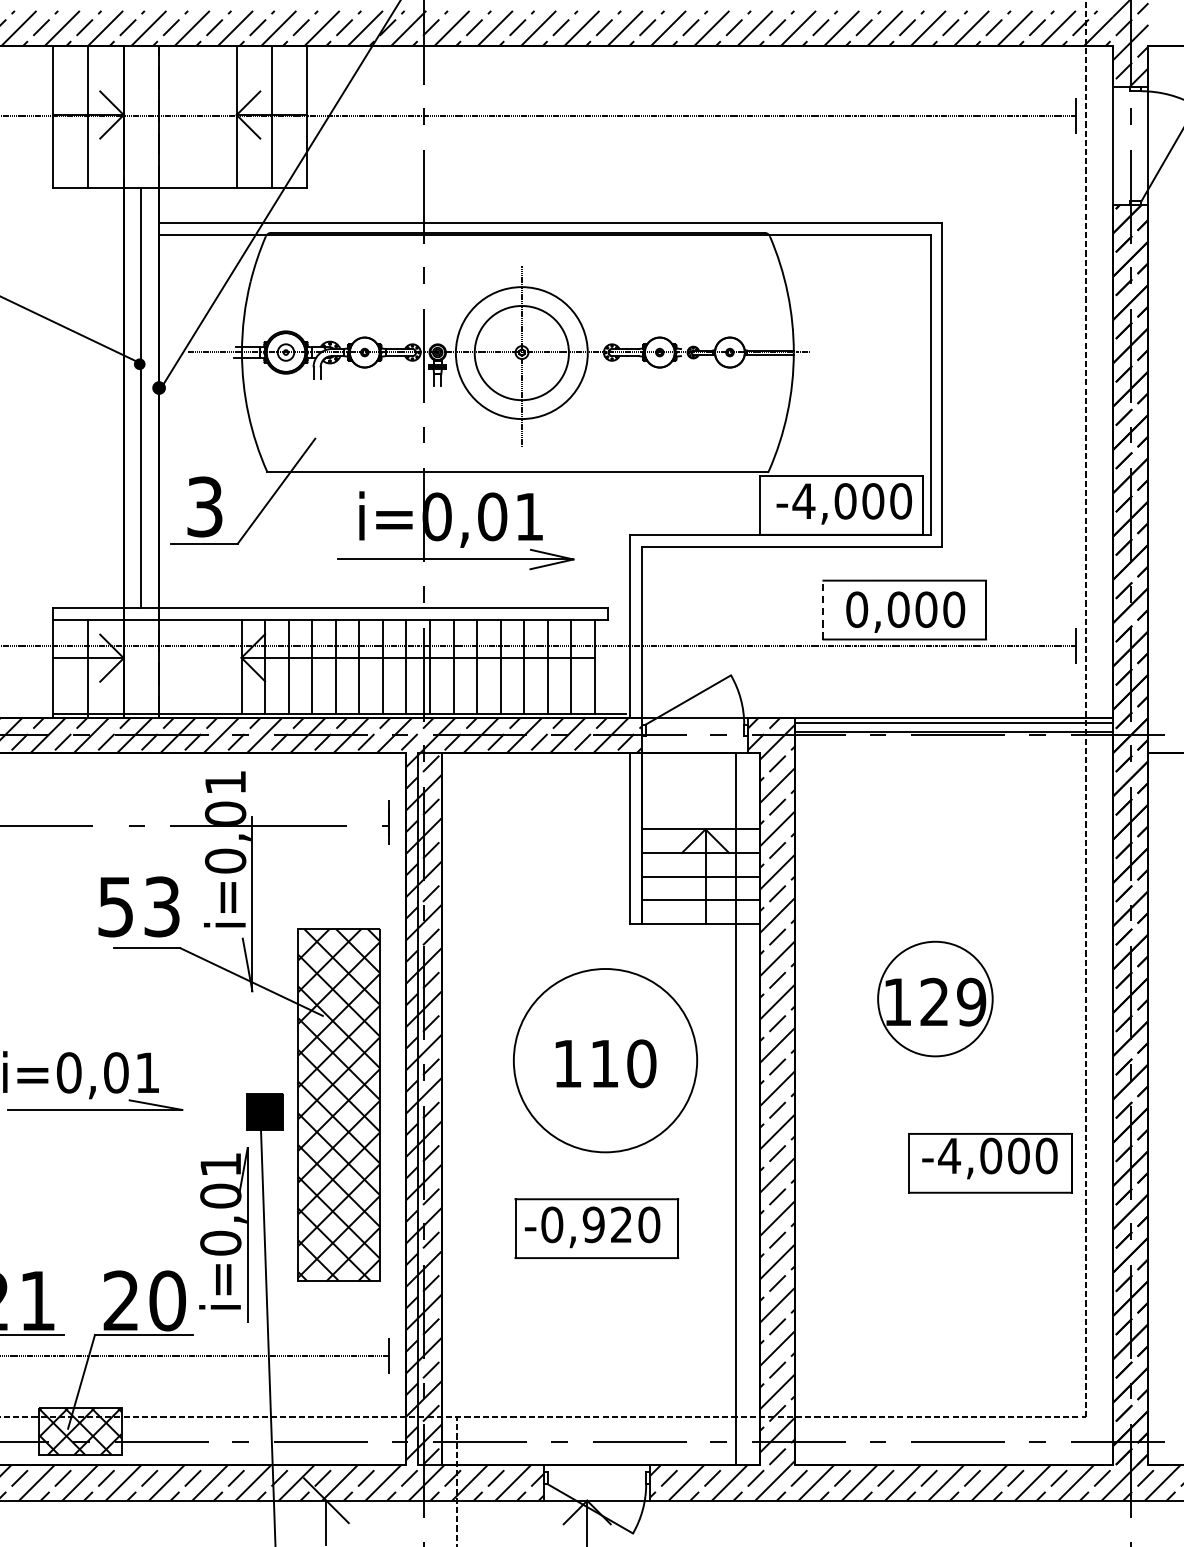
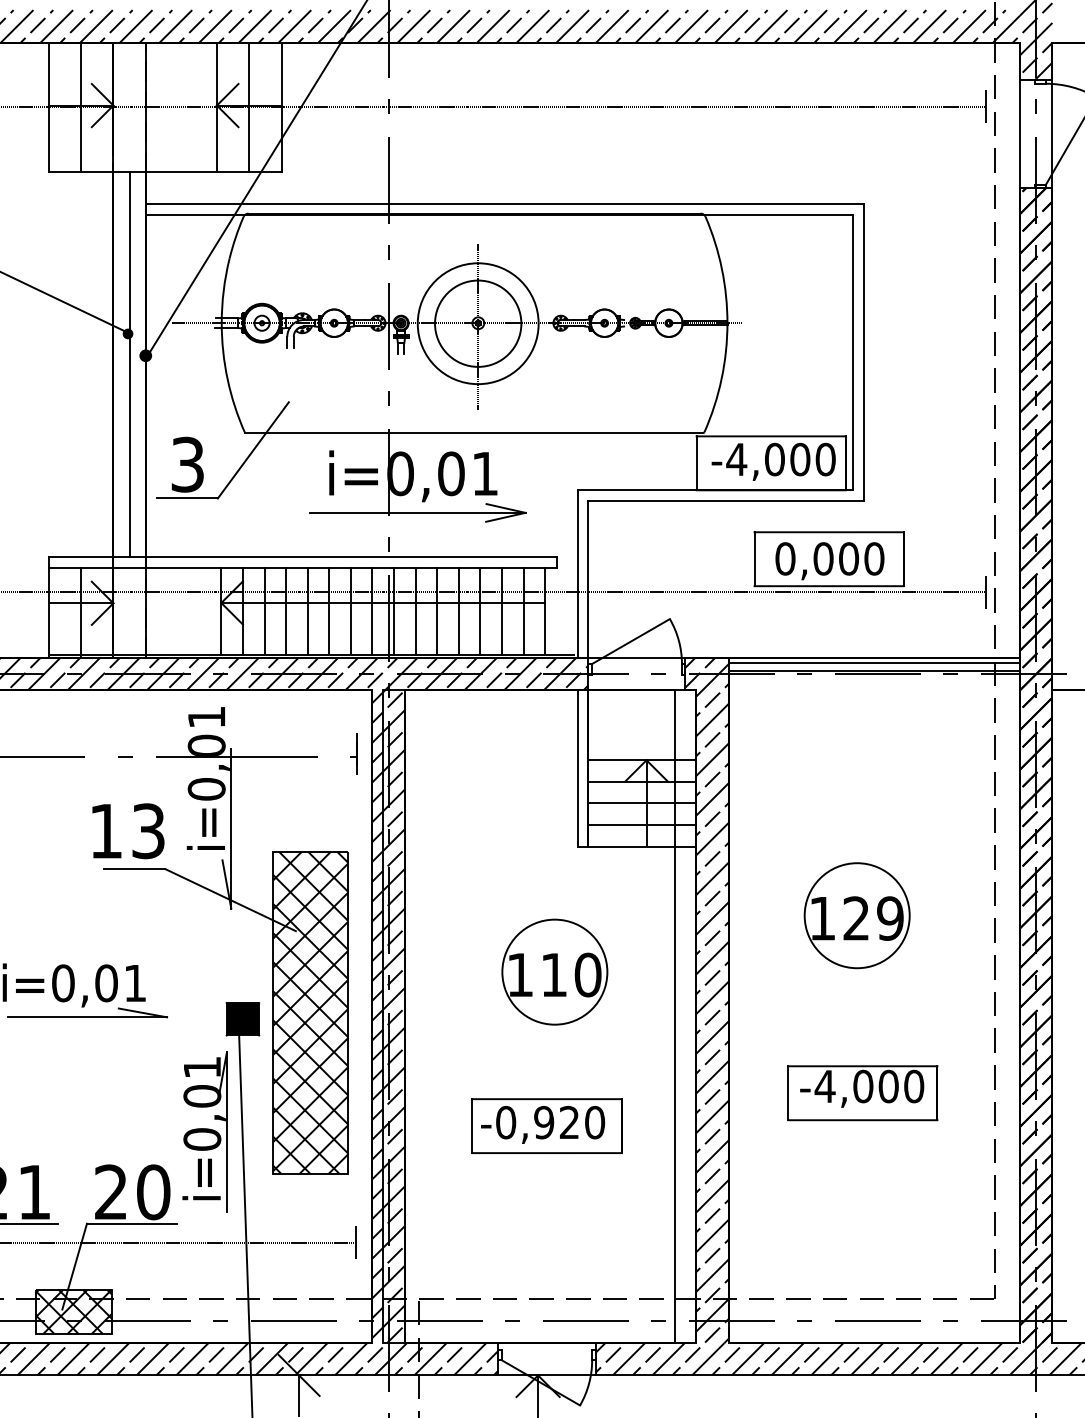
line: (823, 610) -> (754, 559), dashed -> solid
text: (115, 907) -> (105, 831), 53 -> 13
circle: (605, 1059) -> (554, 971), size x0.62
part: (990, 1163) -> (862, 1093), moved

